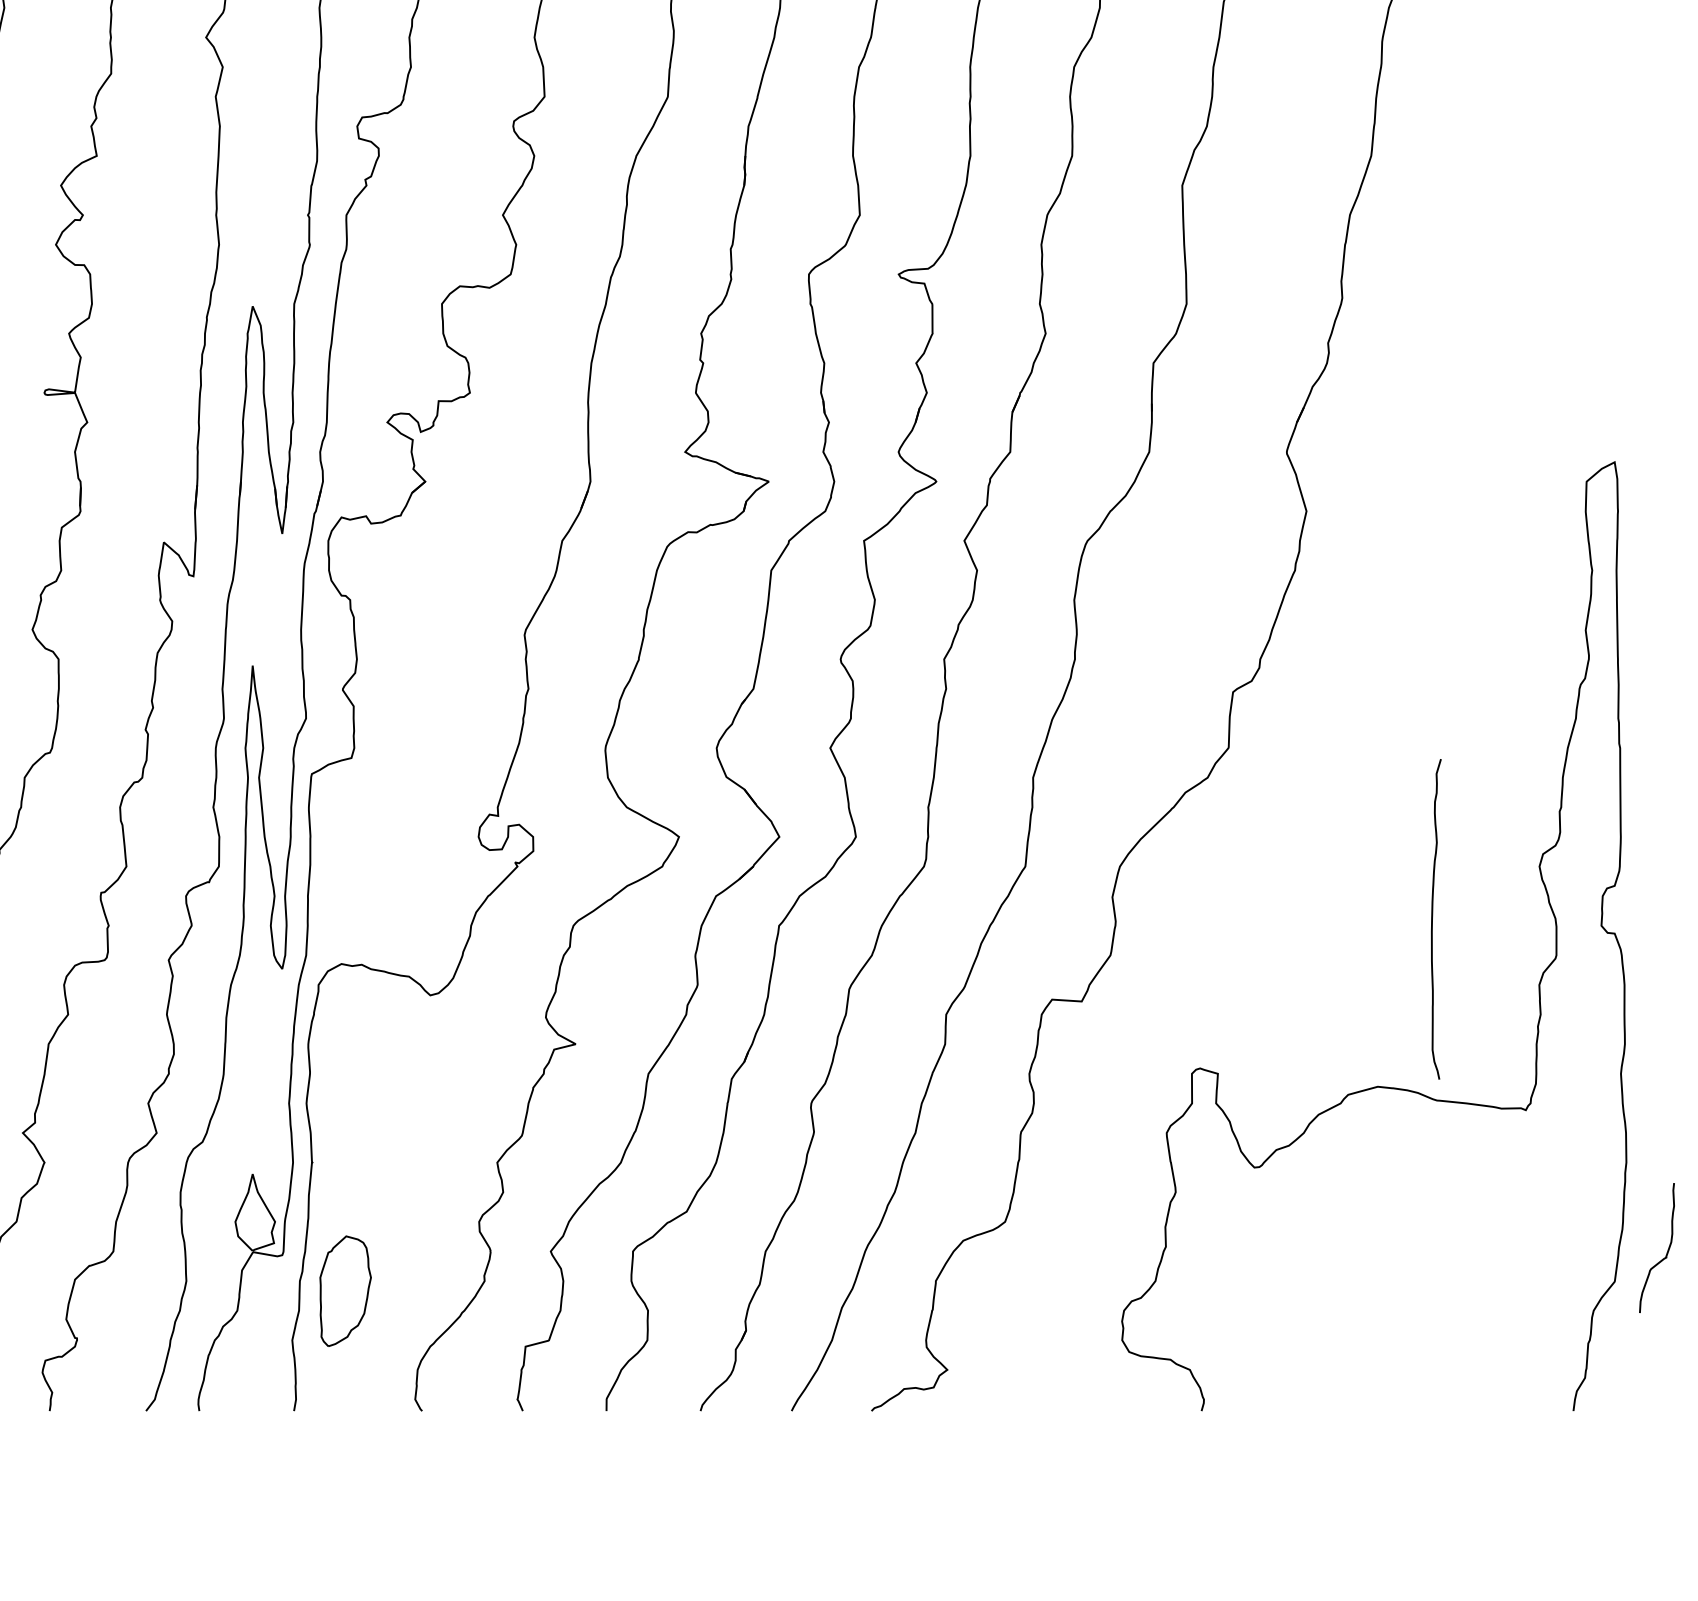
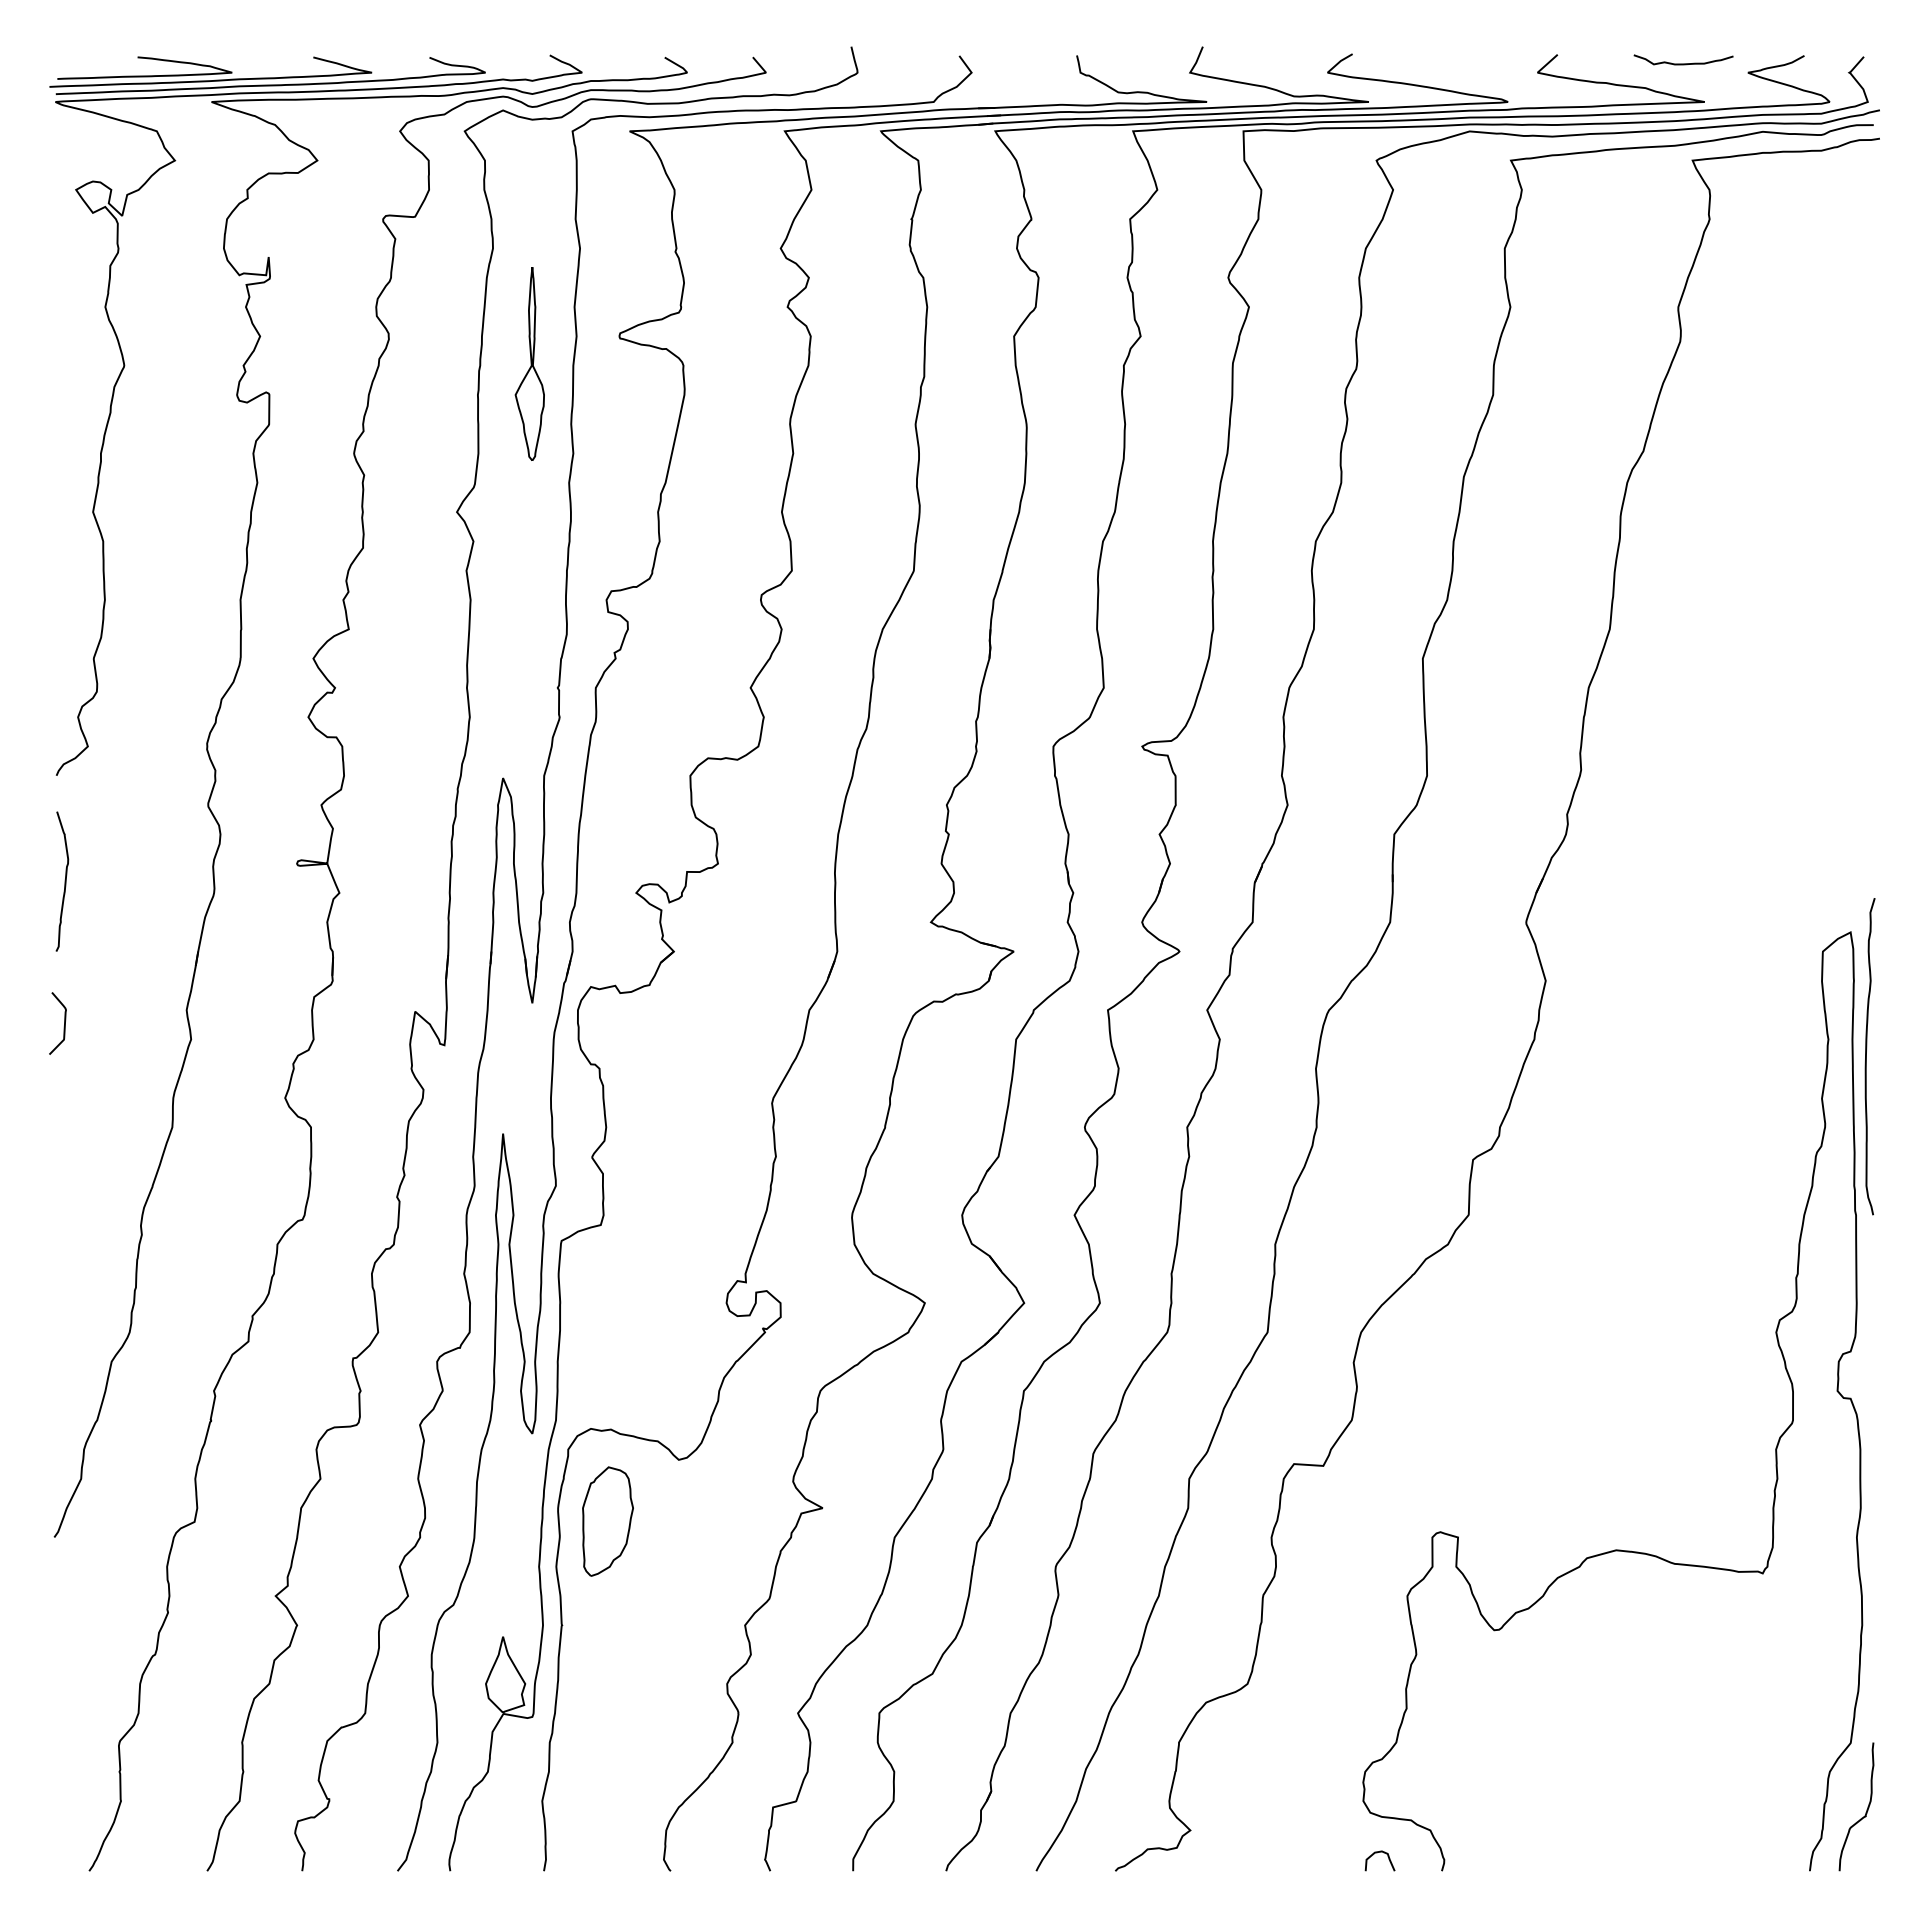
curve: (1432, 919) -> (1866, 1056), moved
curve: (1667, 1250) -> (1866, 1809), moved
part: (345, 1291) -> (607, 1521), moved
curve: (1136, 1393) -> (1377, 1853), added

